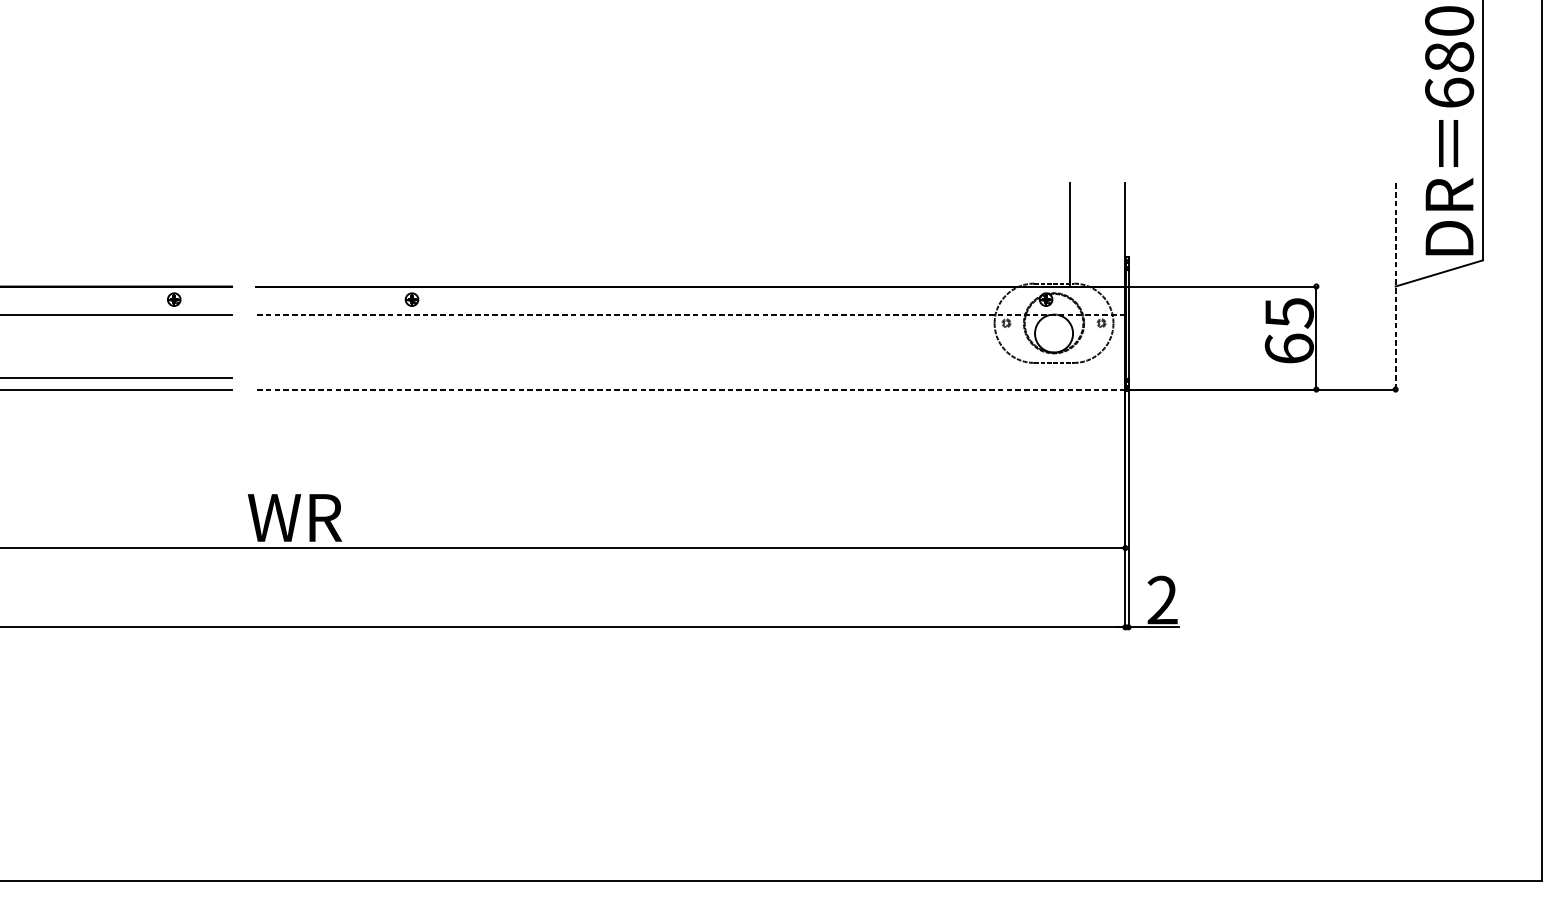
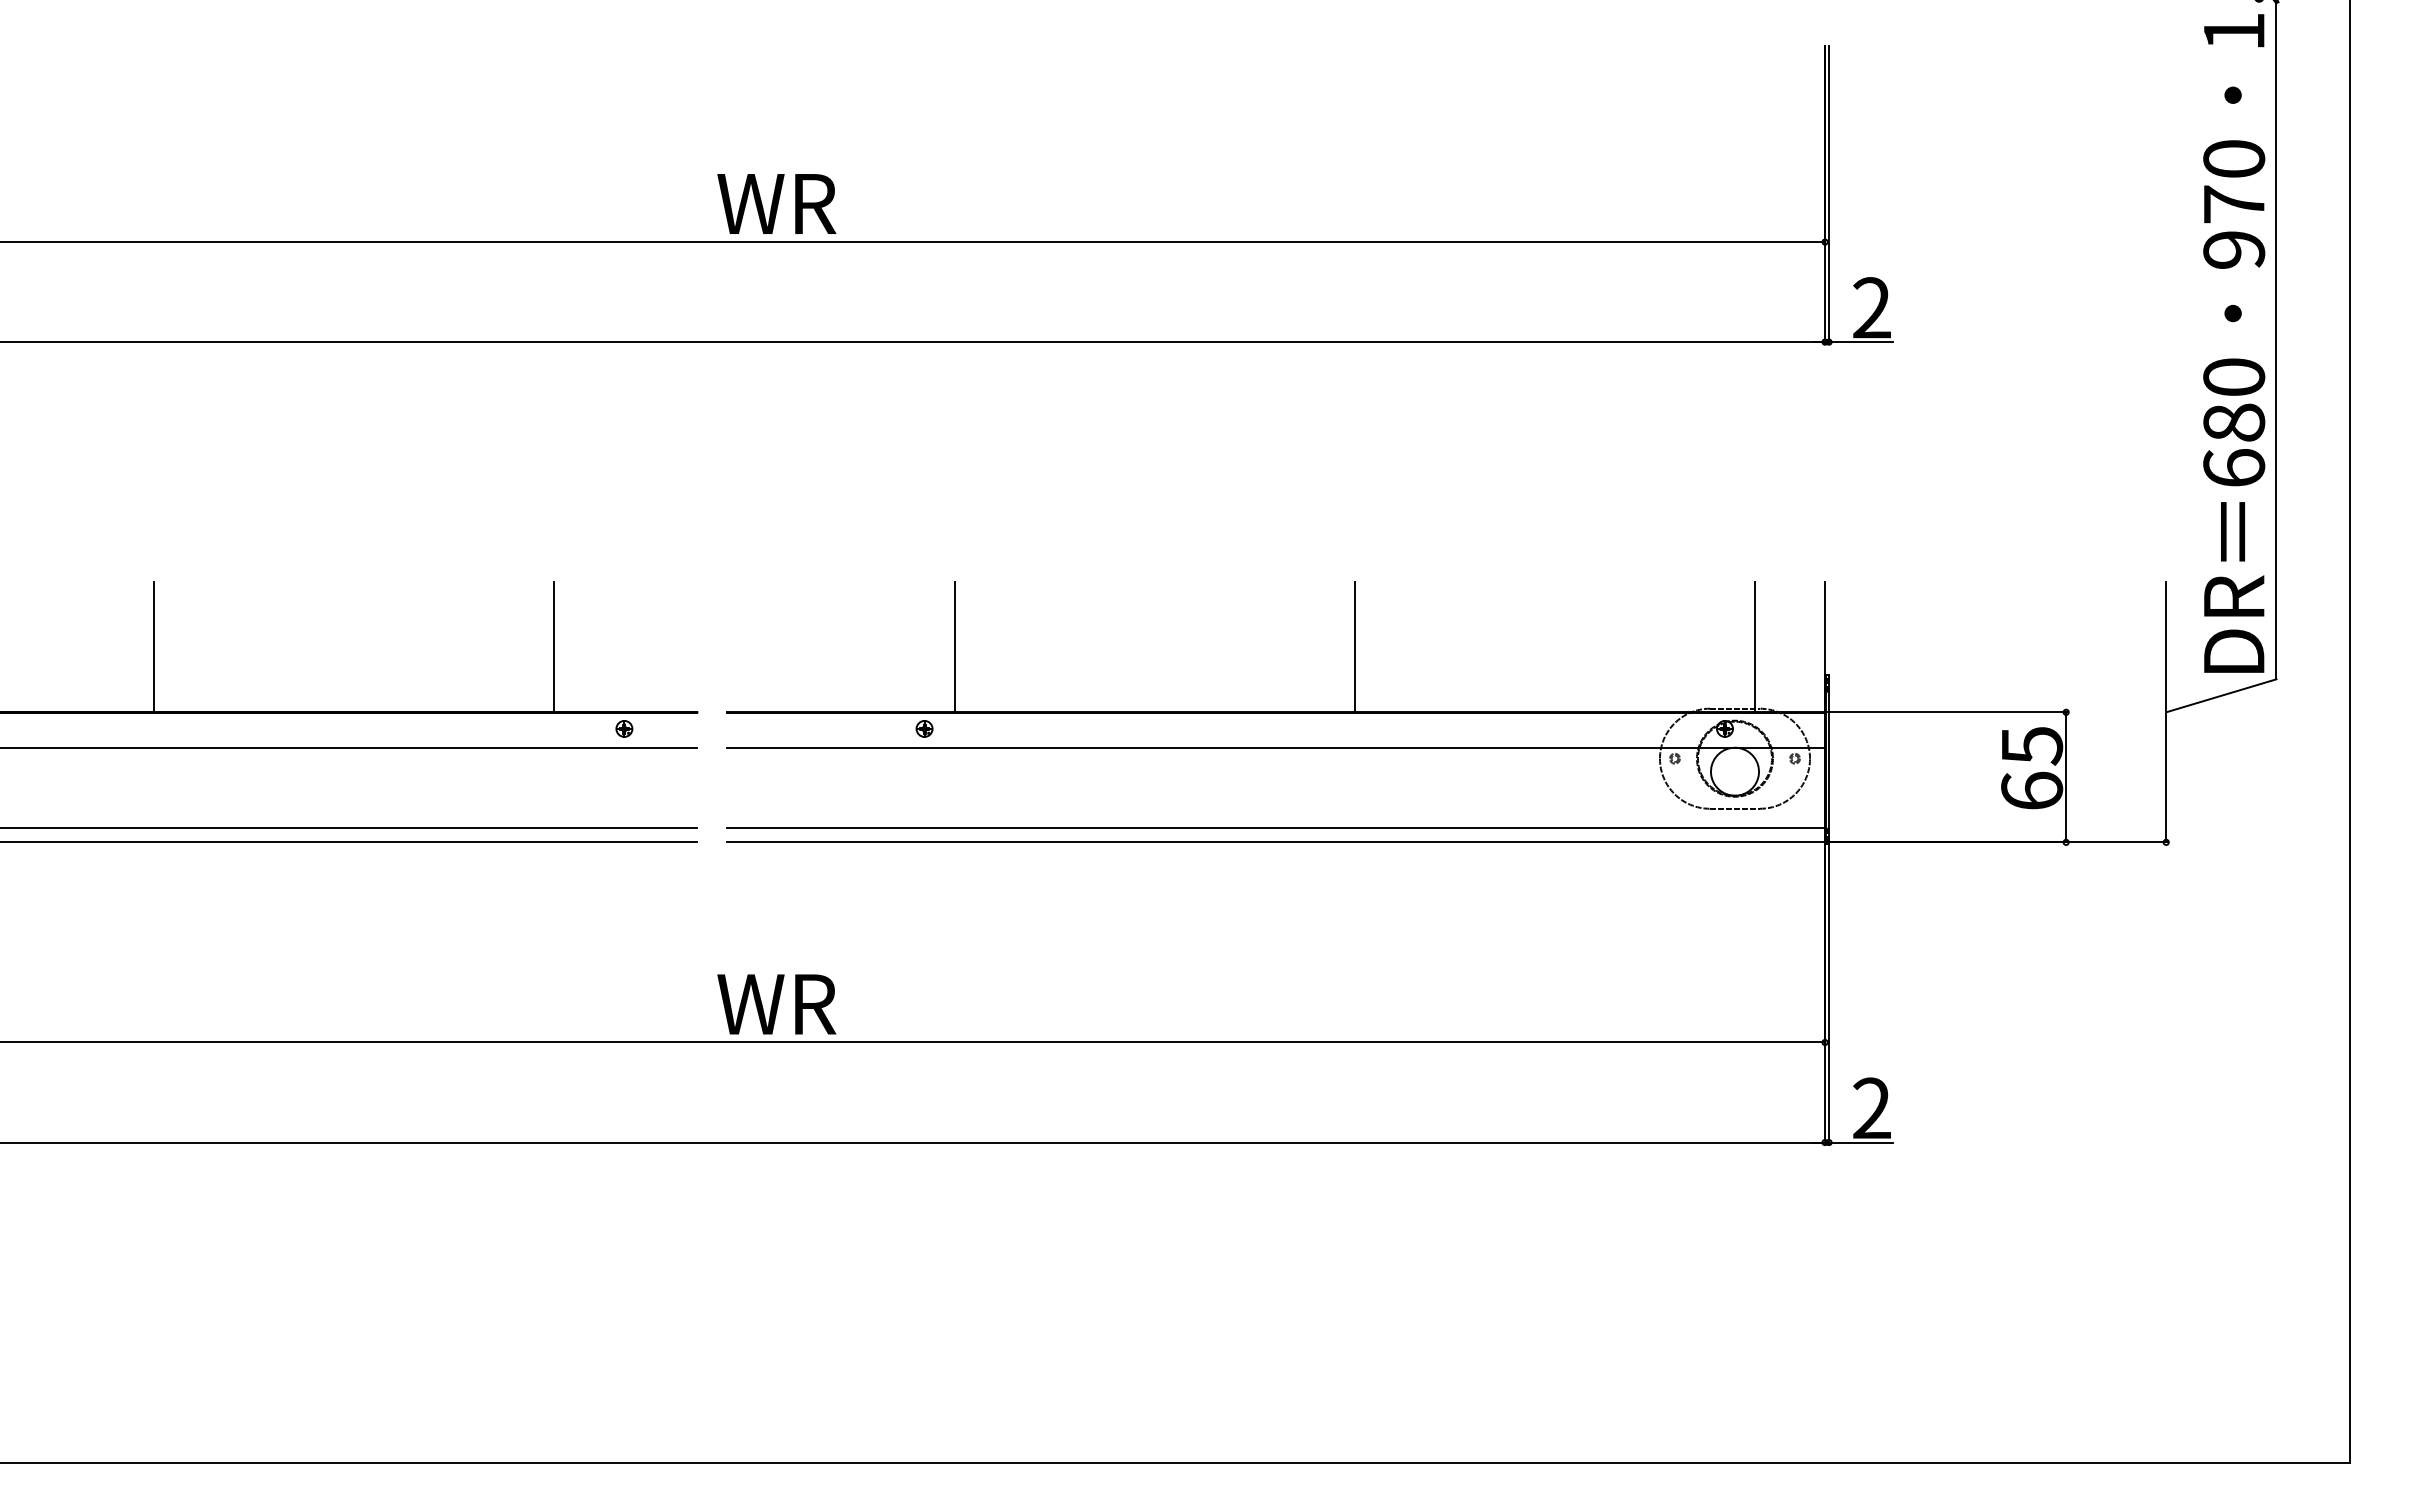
line: (118, 235) -> (554, 647), added
line: (435, 235) -> (954, 647), added
line: (752, 235) -> (1354, 647), added
line: (1395, 286) -> (2166, 712), dashed -> solid
line: (690, 315) -> (1276, 748), dashed -> solid
line: (690, 378) -> (1276, 828), added
line: (690, 389) -> (1276, 842), dashed -> solid

